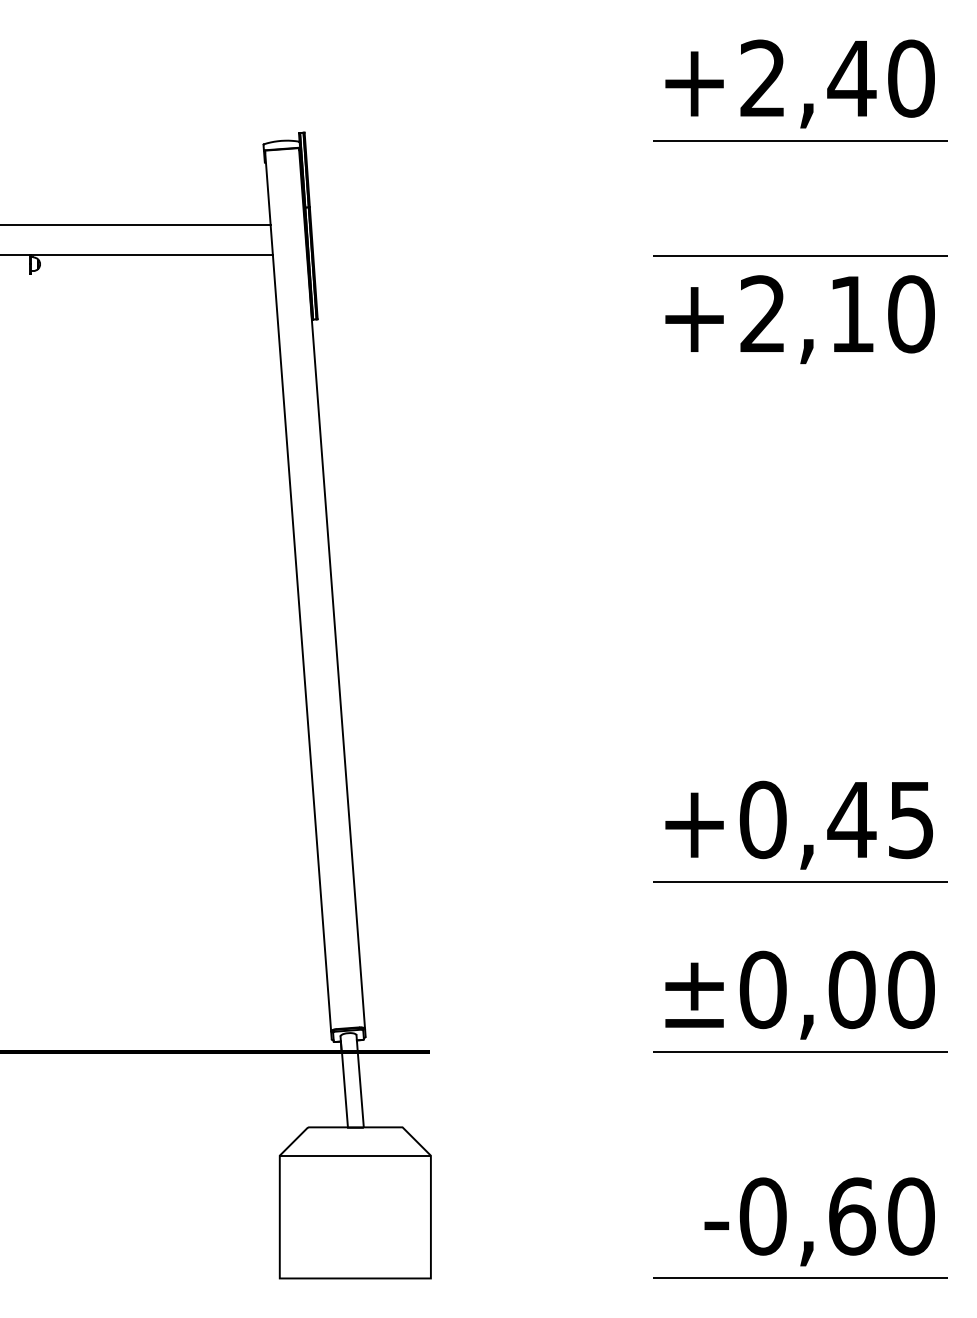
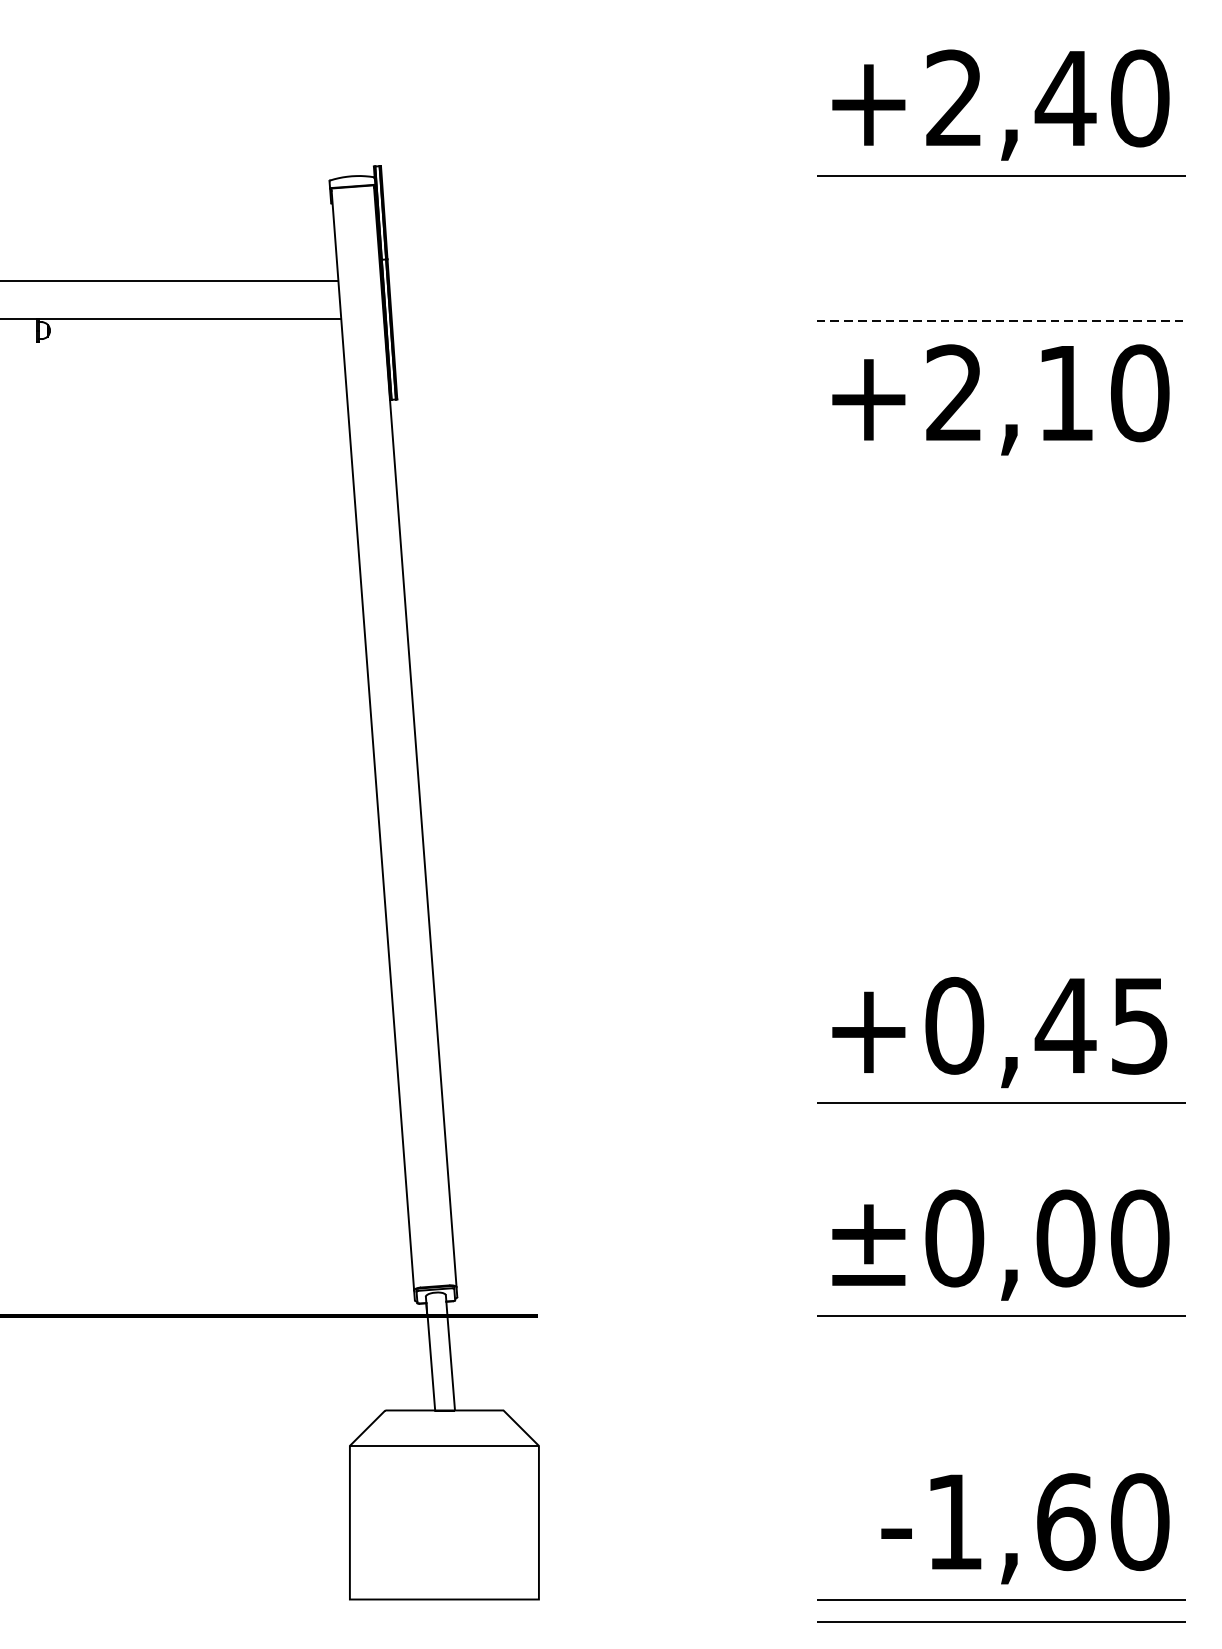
line: (800, 256) -> (1001, 320), solid -> dashed
text: (762, 1216) -> (953, 1521), -0,60 -> -1,60
line: (800, 1296) -> (1001, 1622), added

